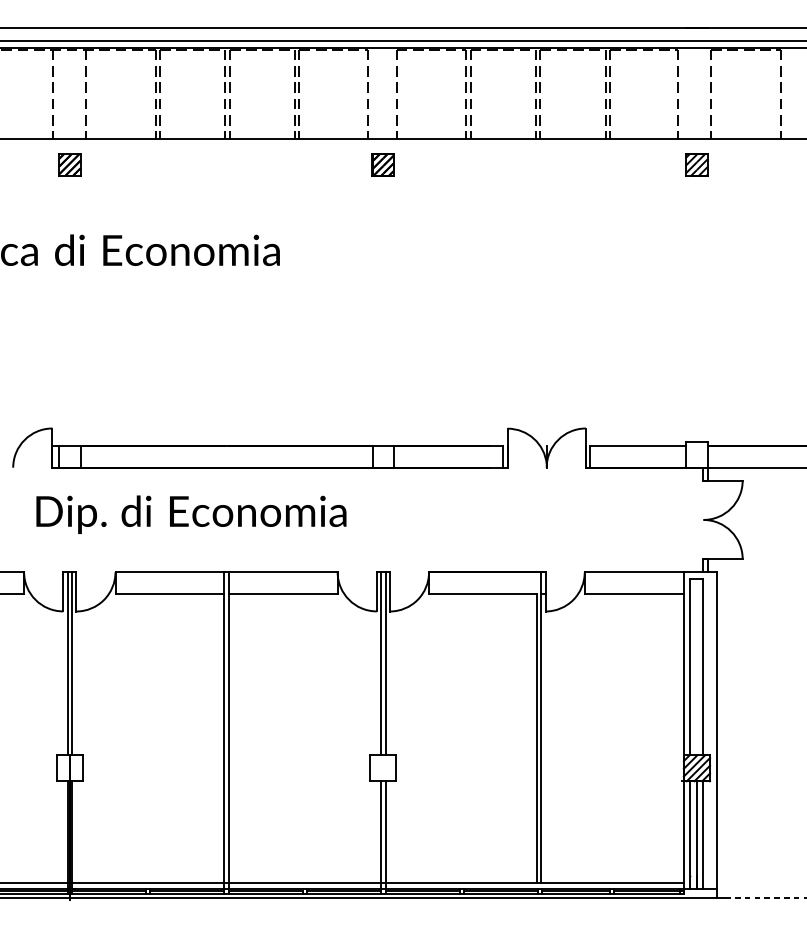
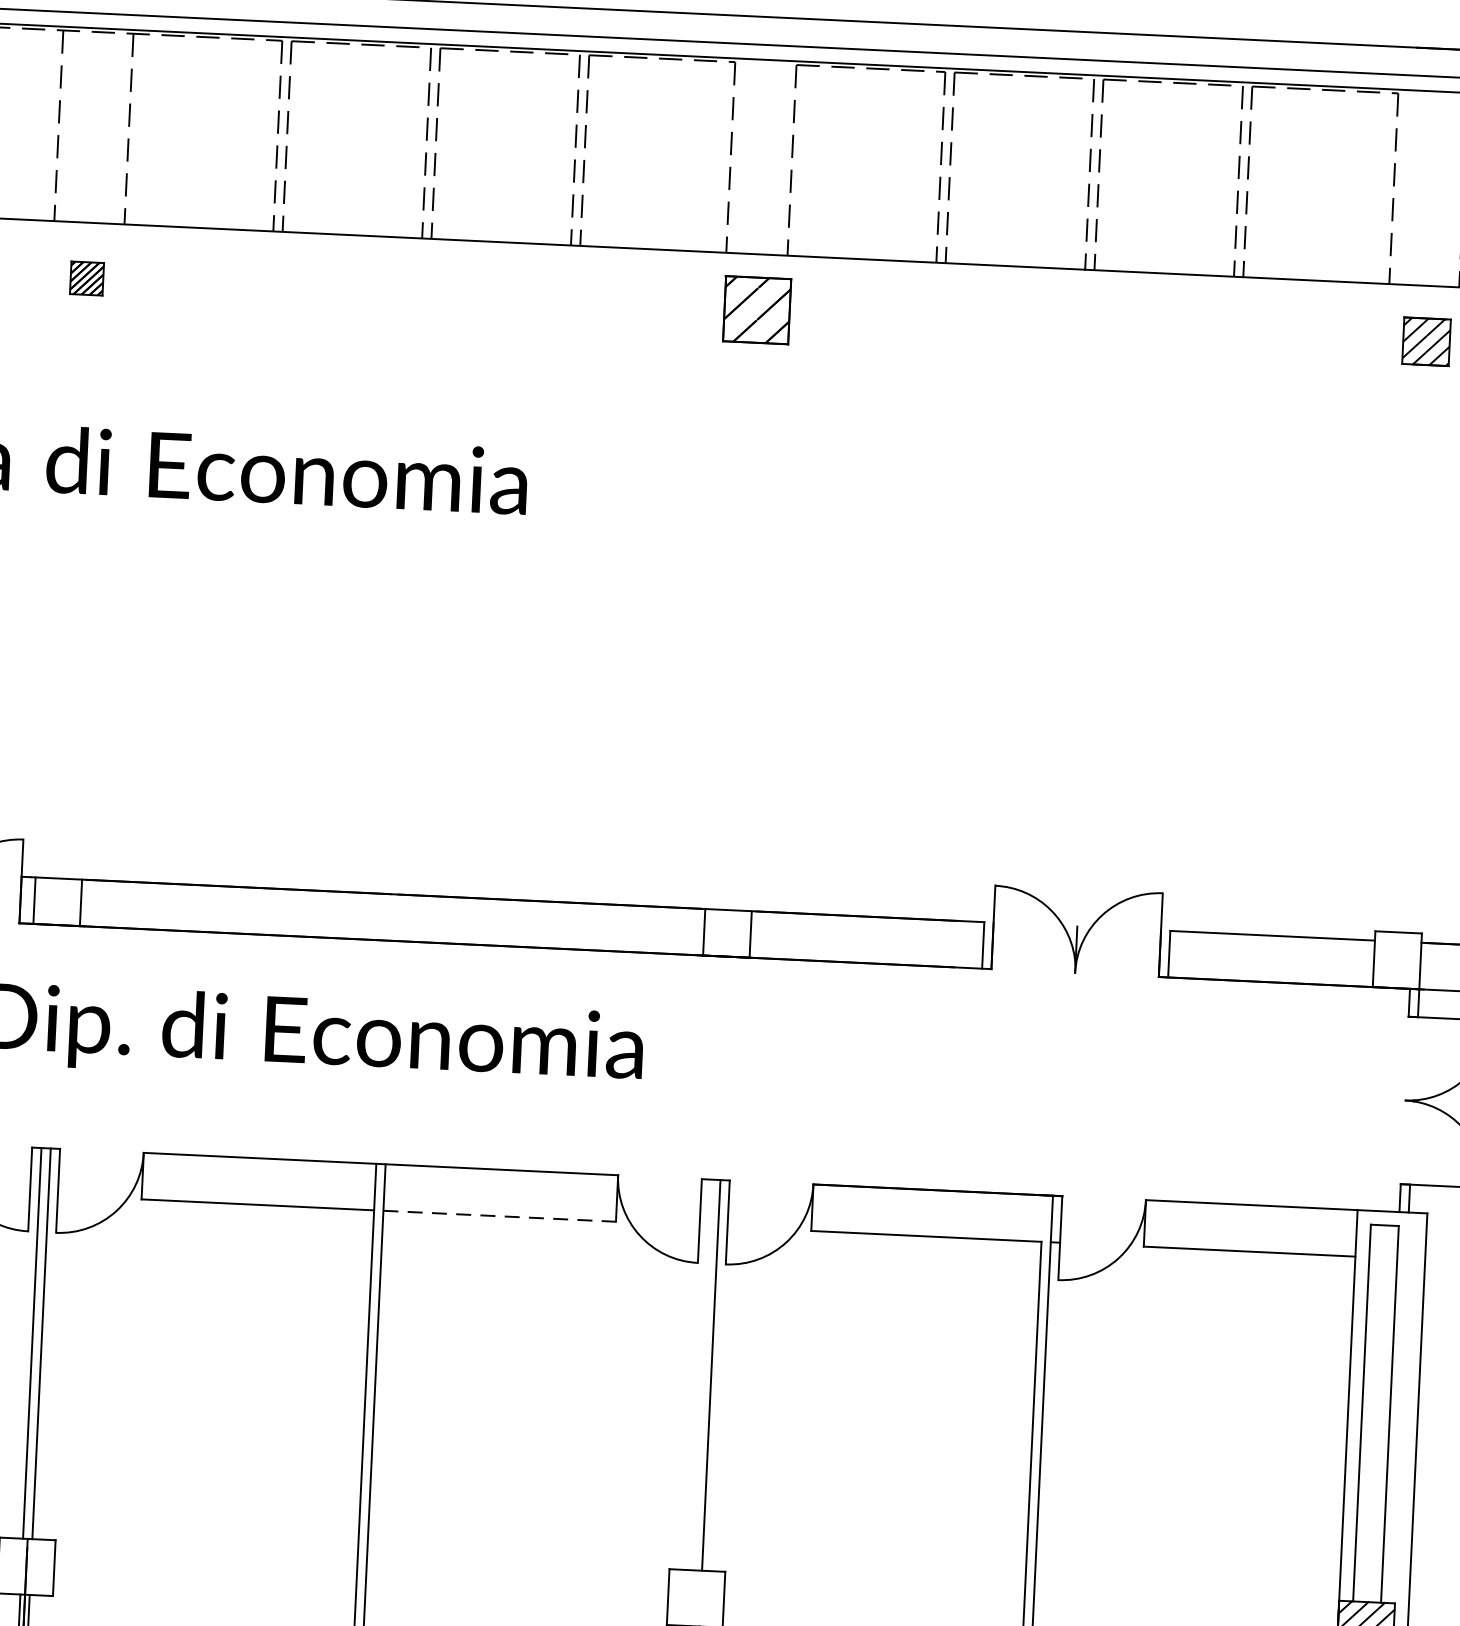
part: (69, 164) -> (86, 277), size x0.7
part: (382, 164) -> (754, 308), size x1.4
line: (283, 593) -> (500, 1215), solid -> dashed
line: (381, 663) -> (702, 1374), removed

